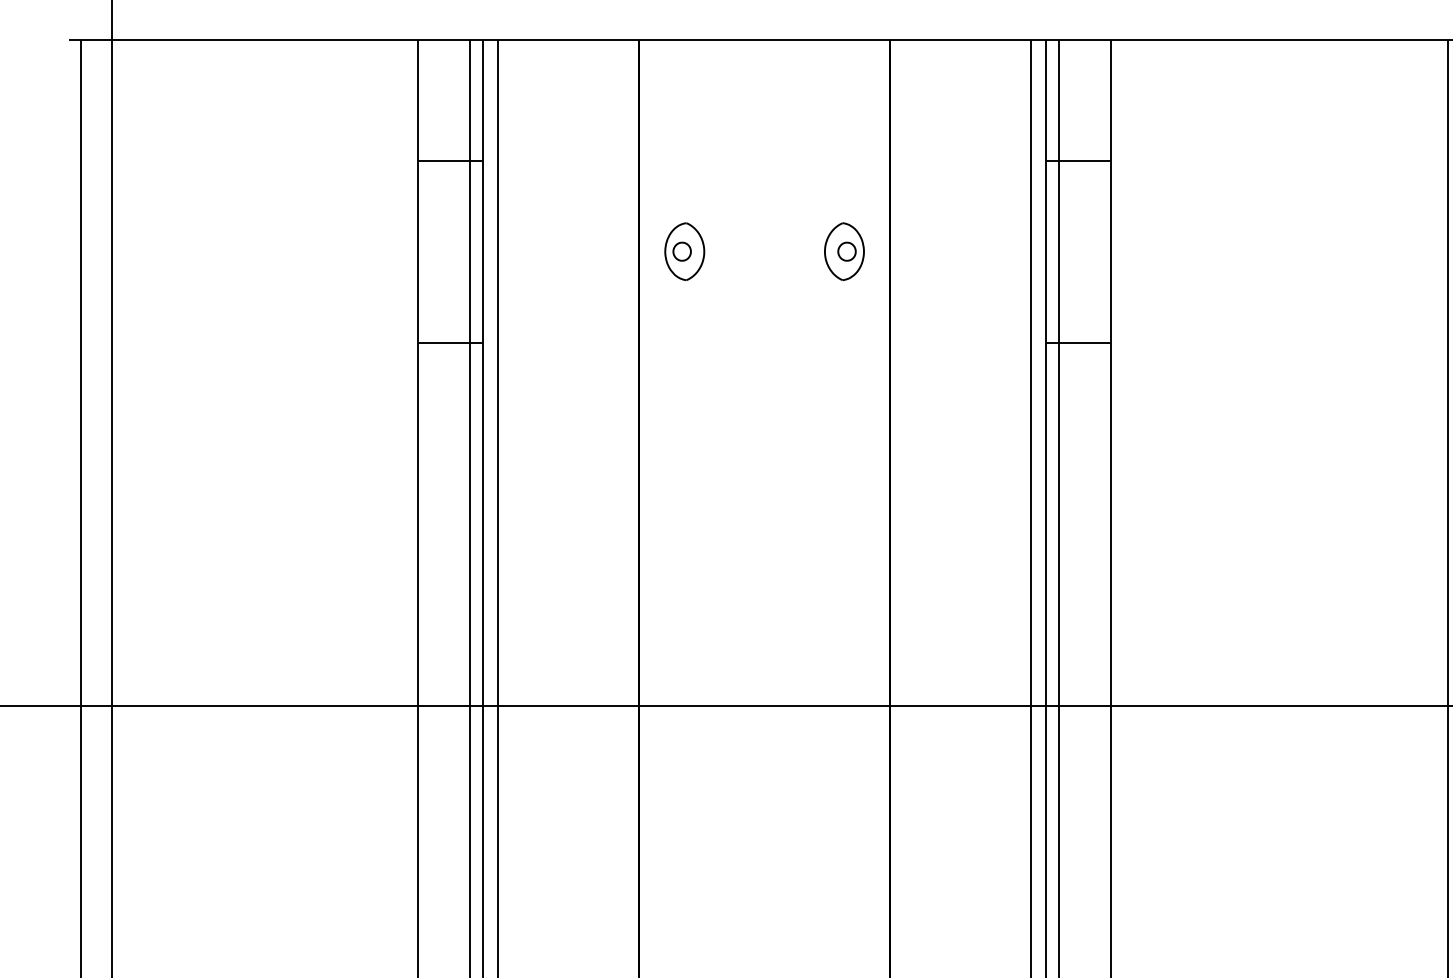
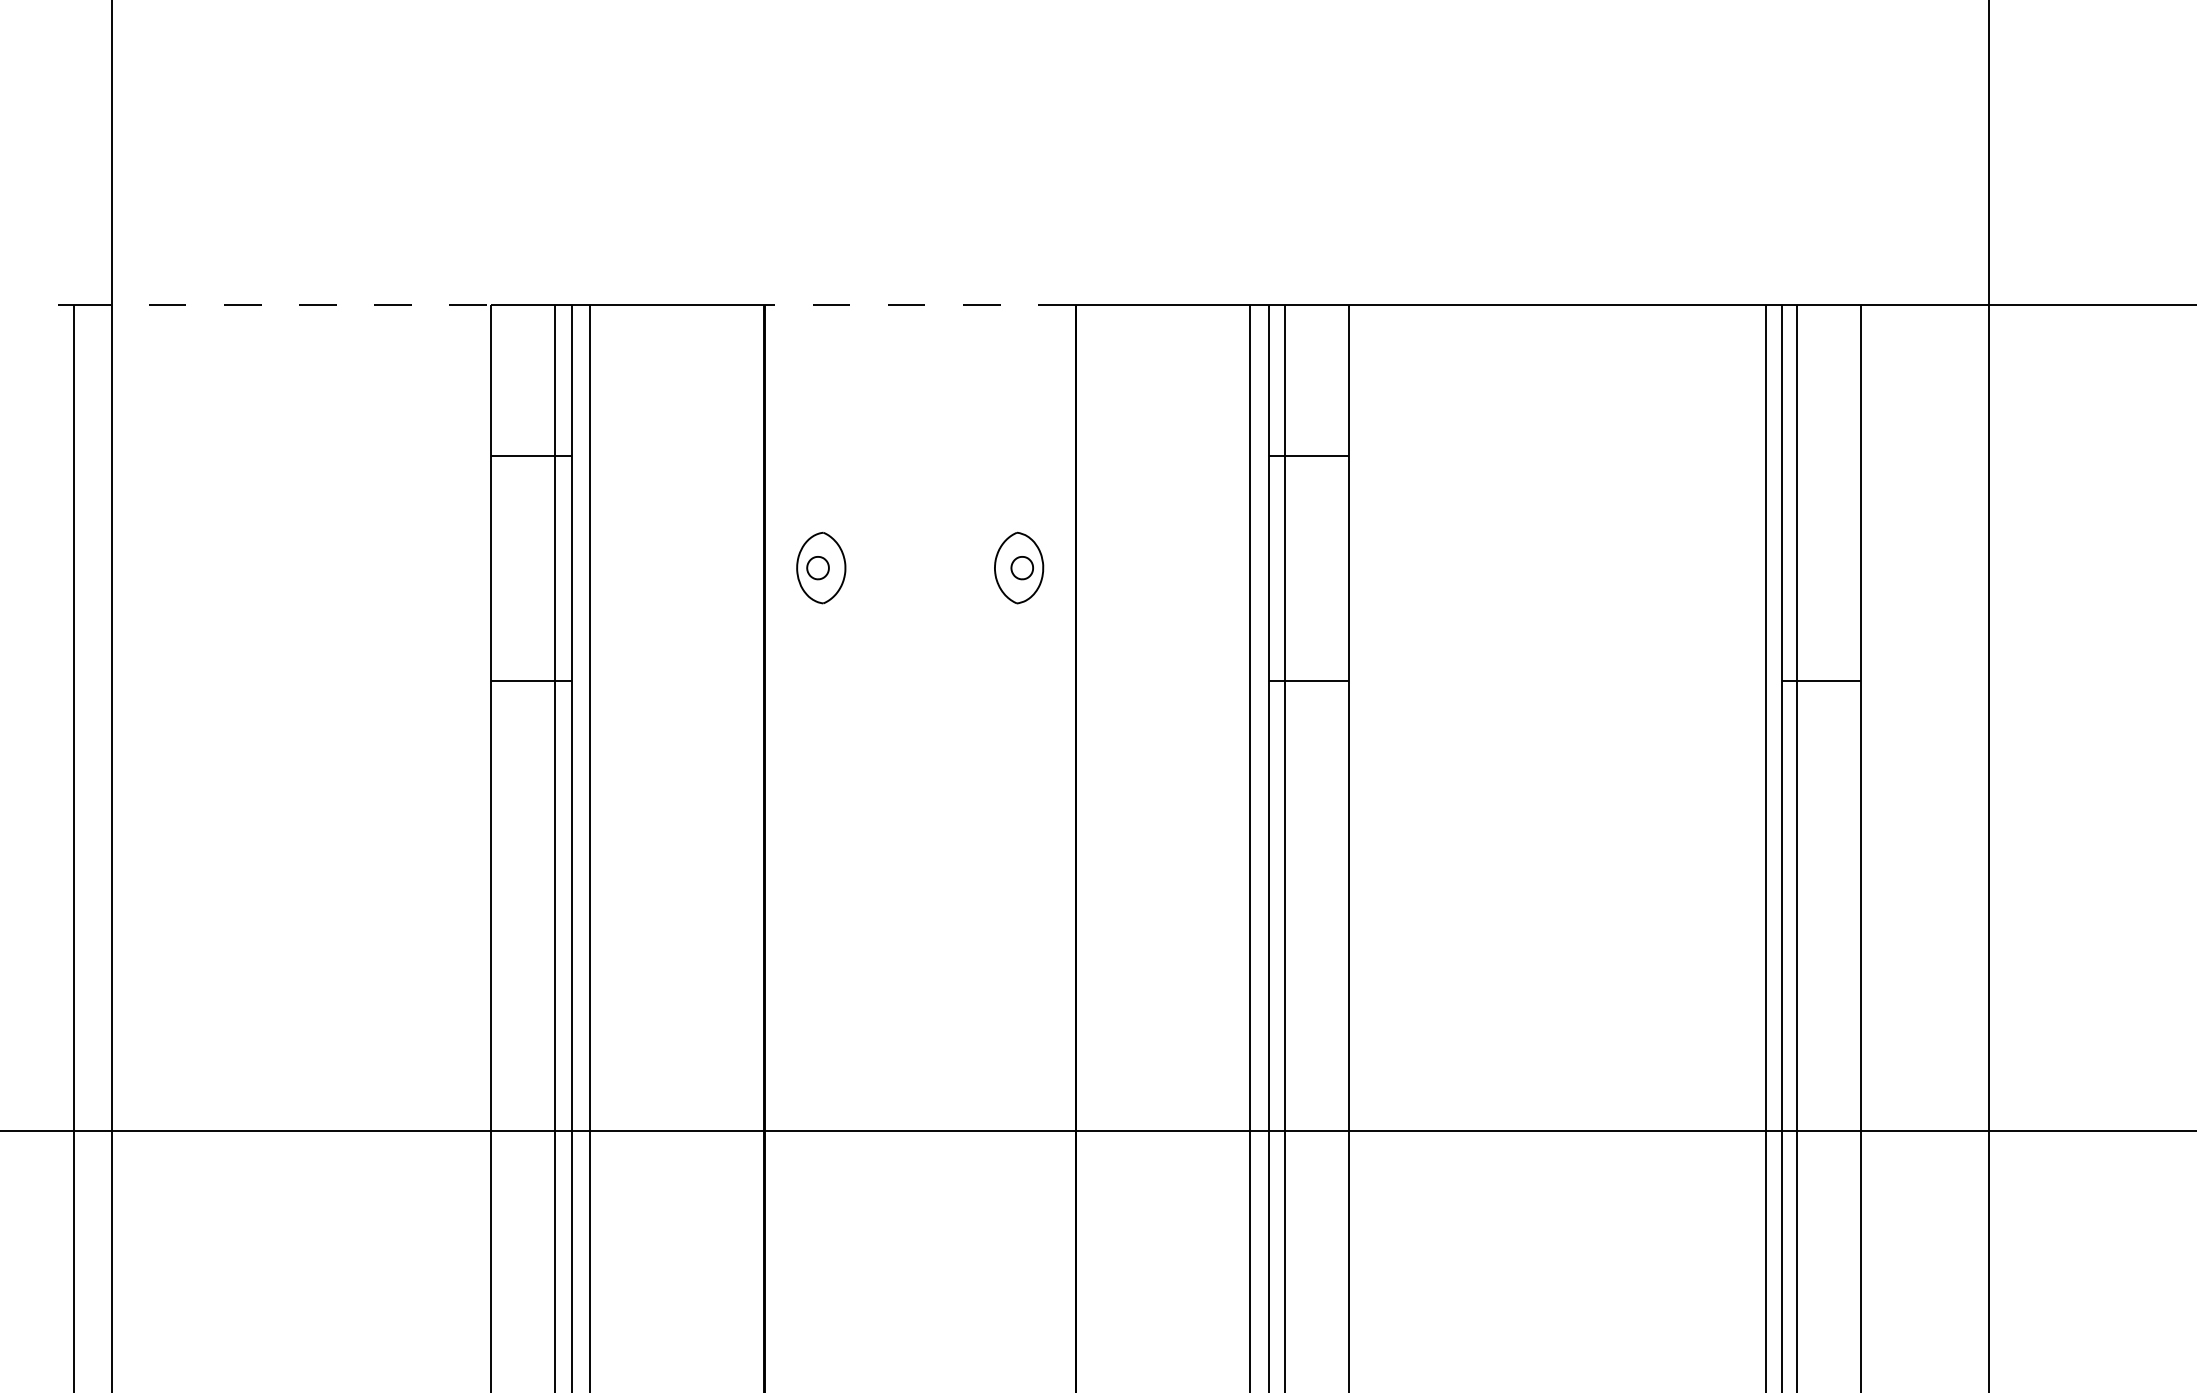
line: (249, 39) -> (282, 305), solid -> dashed
line: (764, 39) -> (919, 305), solid -> dashed

